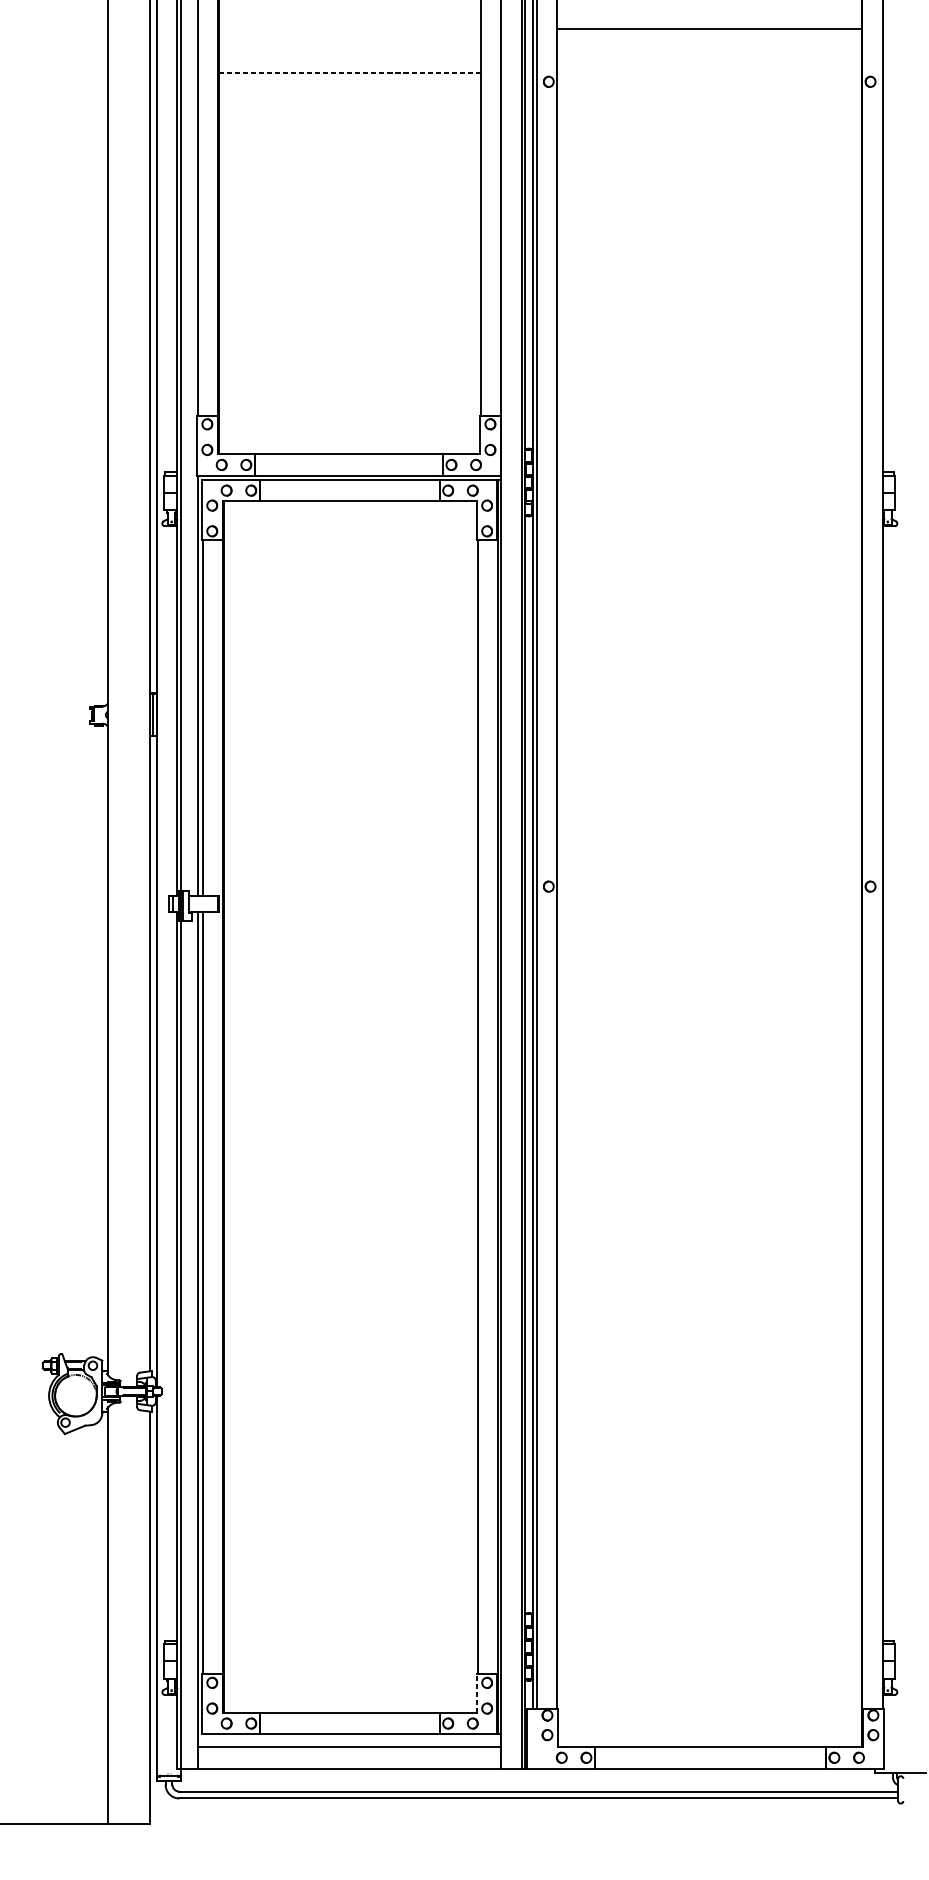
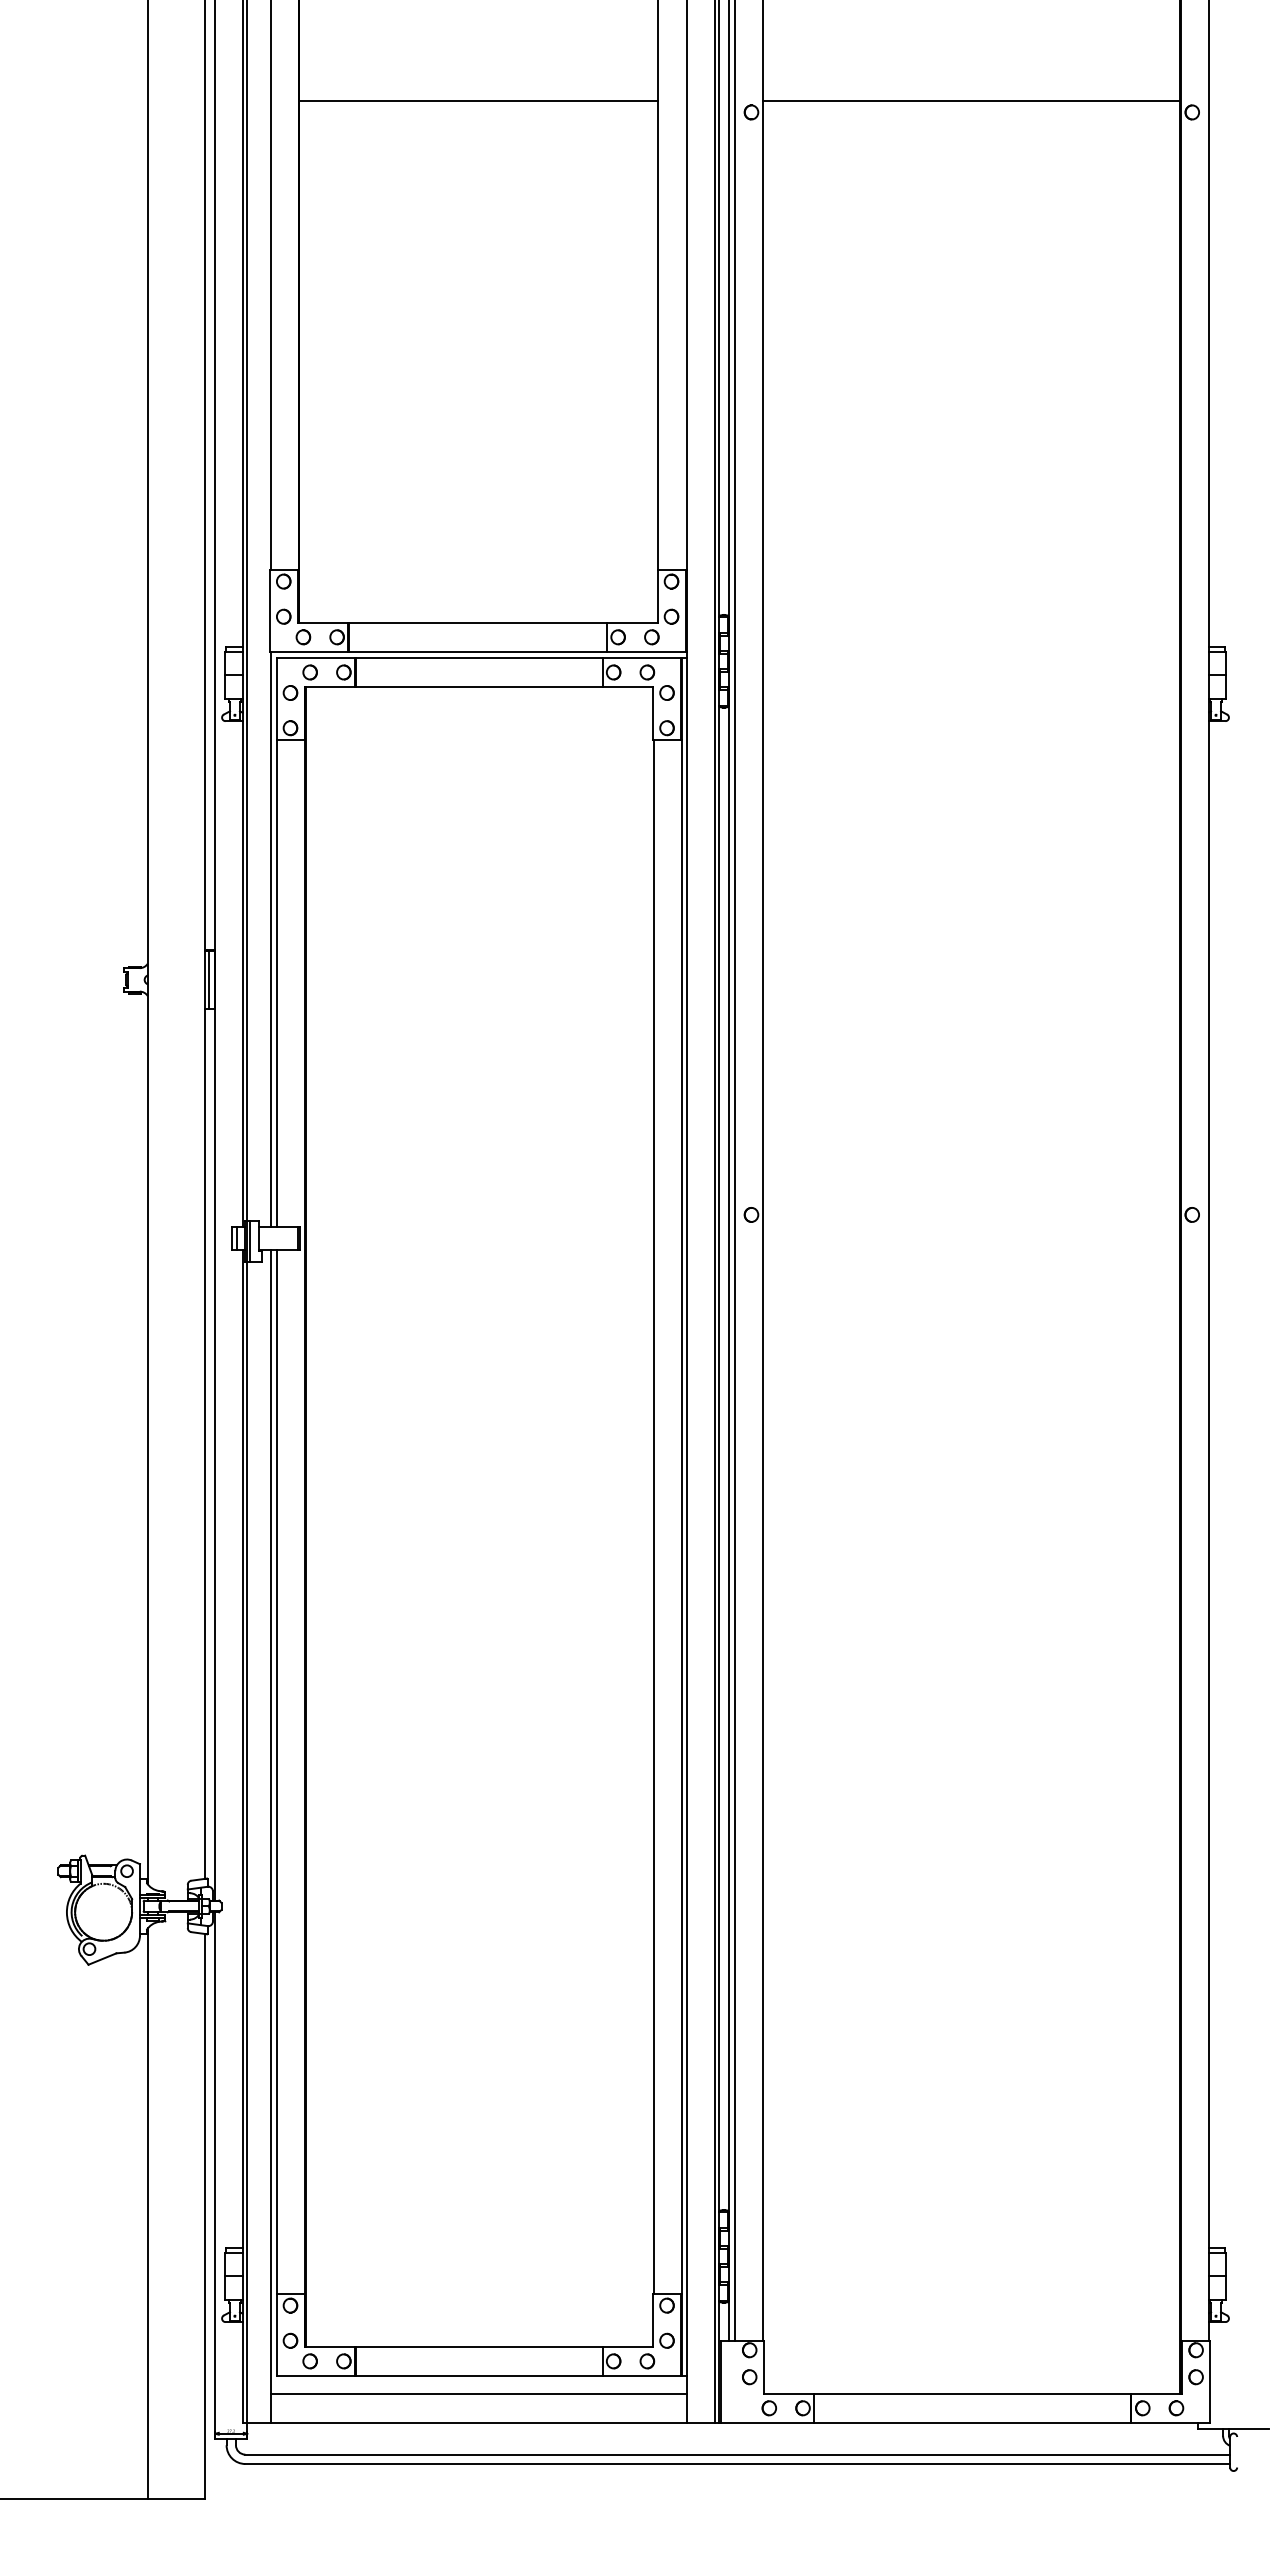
line: (709, 28) -> (971, 100), moved
line: (349, 73) -> (478, 100), dashed -> solid
line: (477, 1692) -> (653, 2319), dashed -> solid

